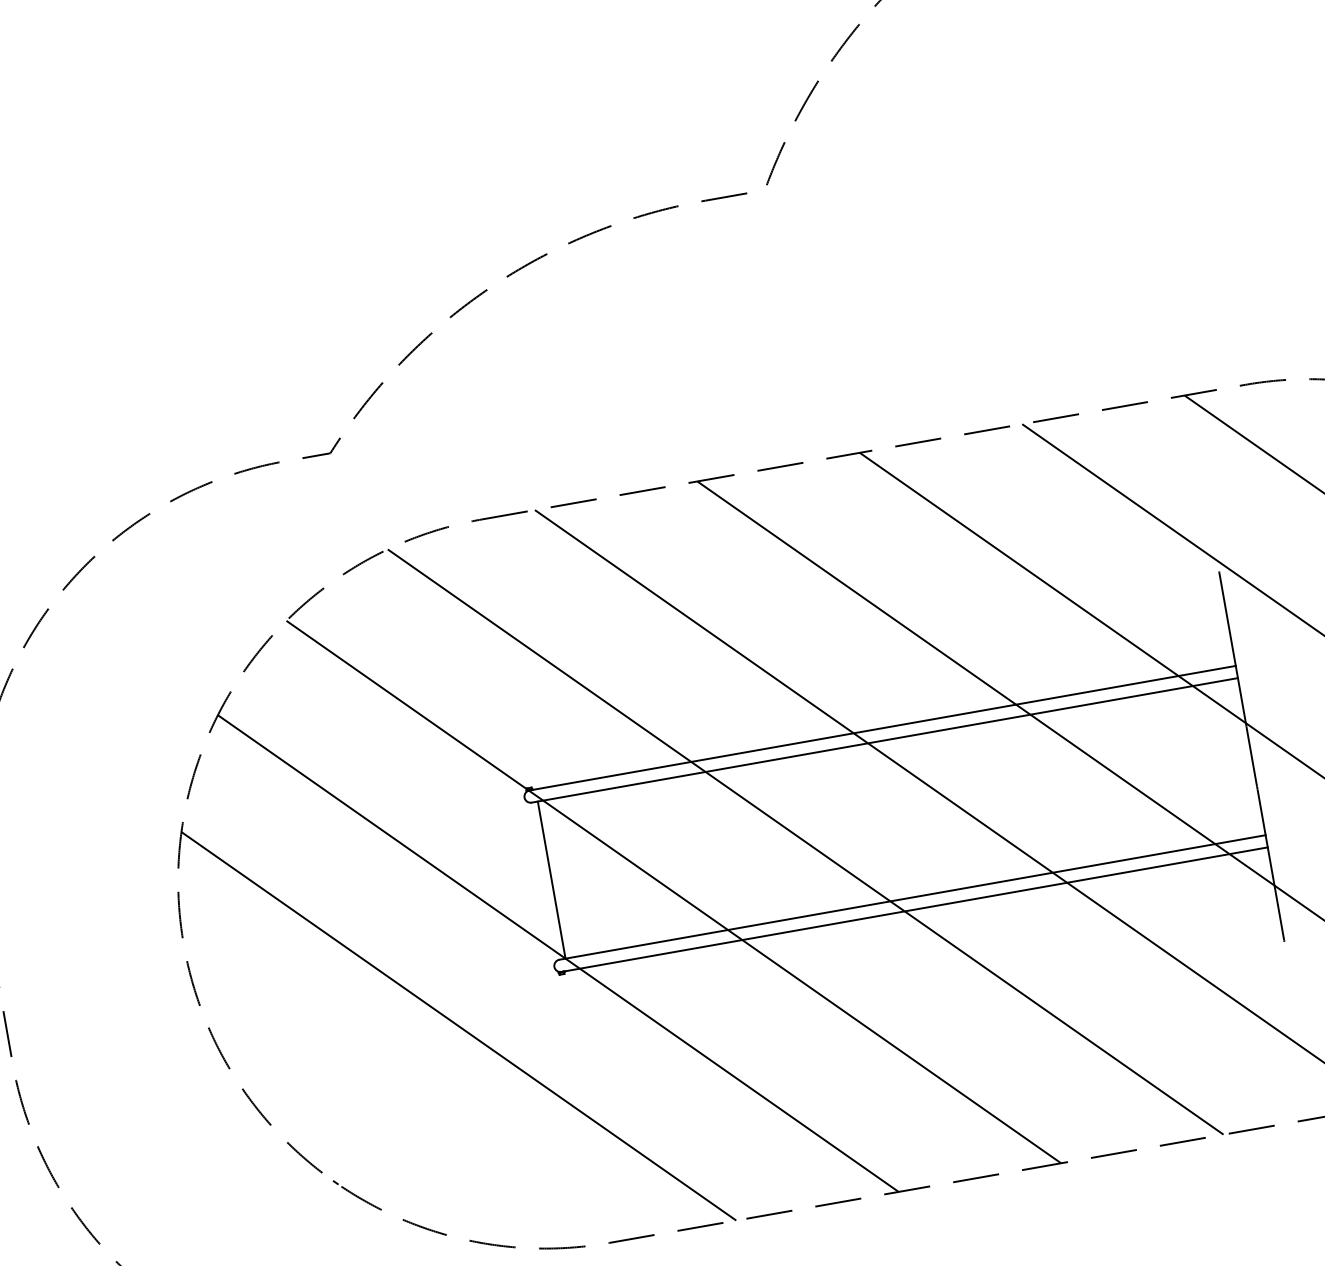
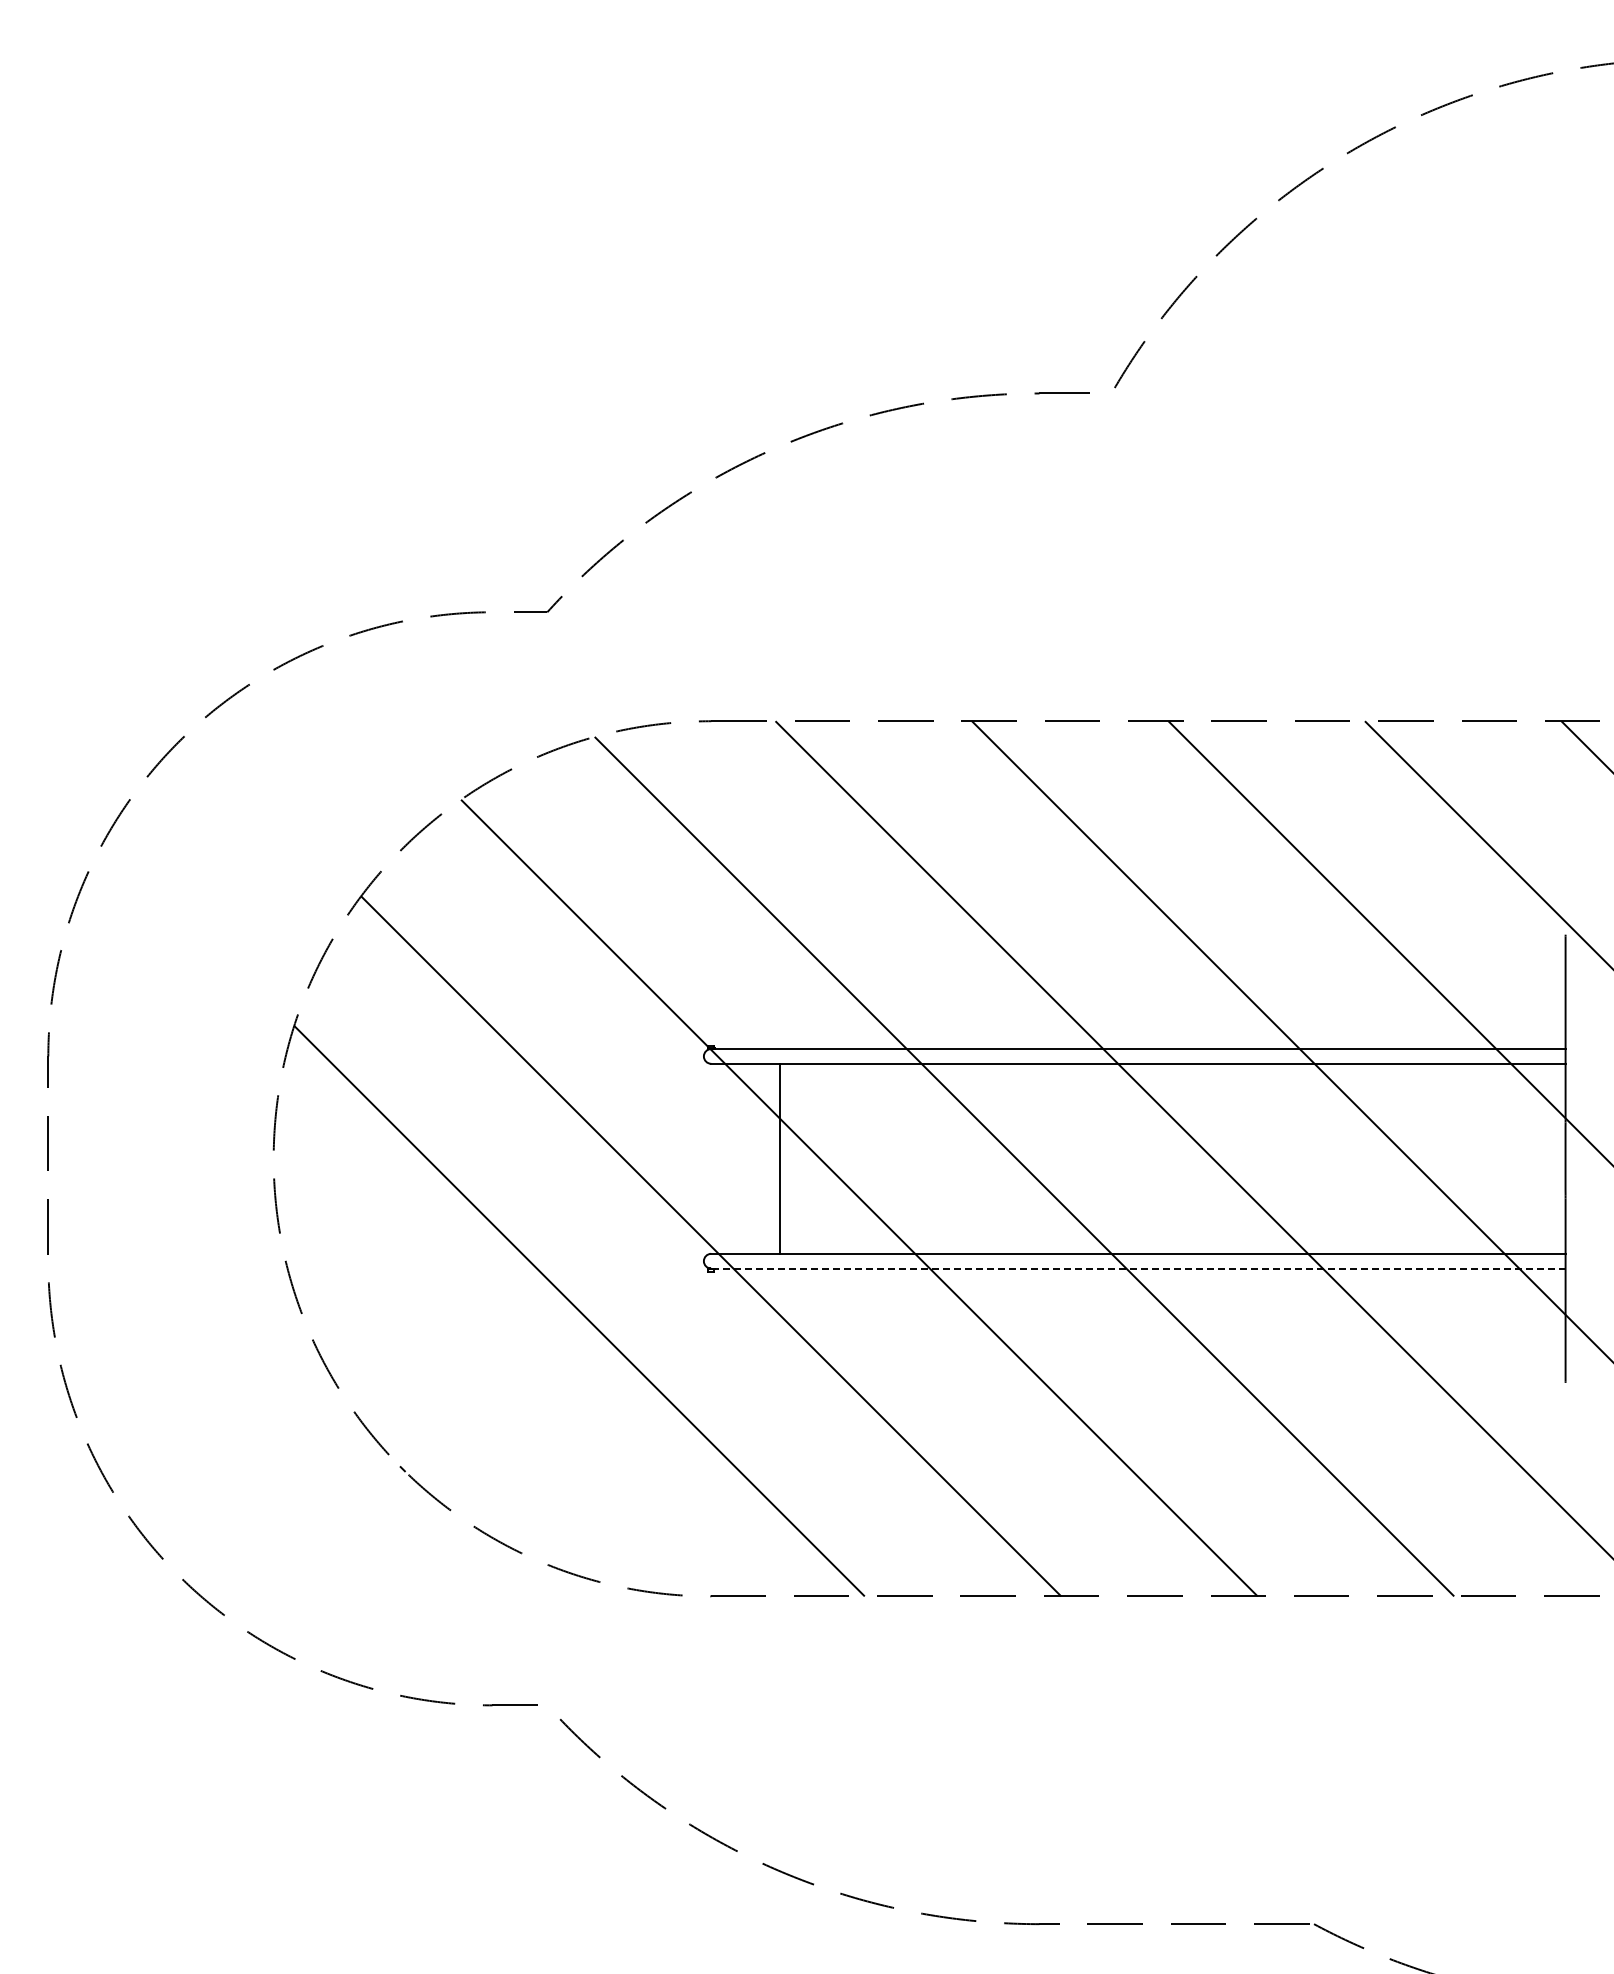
line: (551, 879) -> (779, 1158), moved
line: (913, 909) -> (1137, 1268), solid -> dashed

